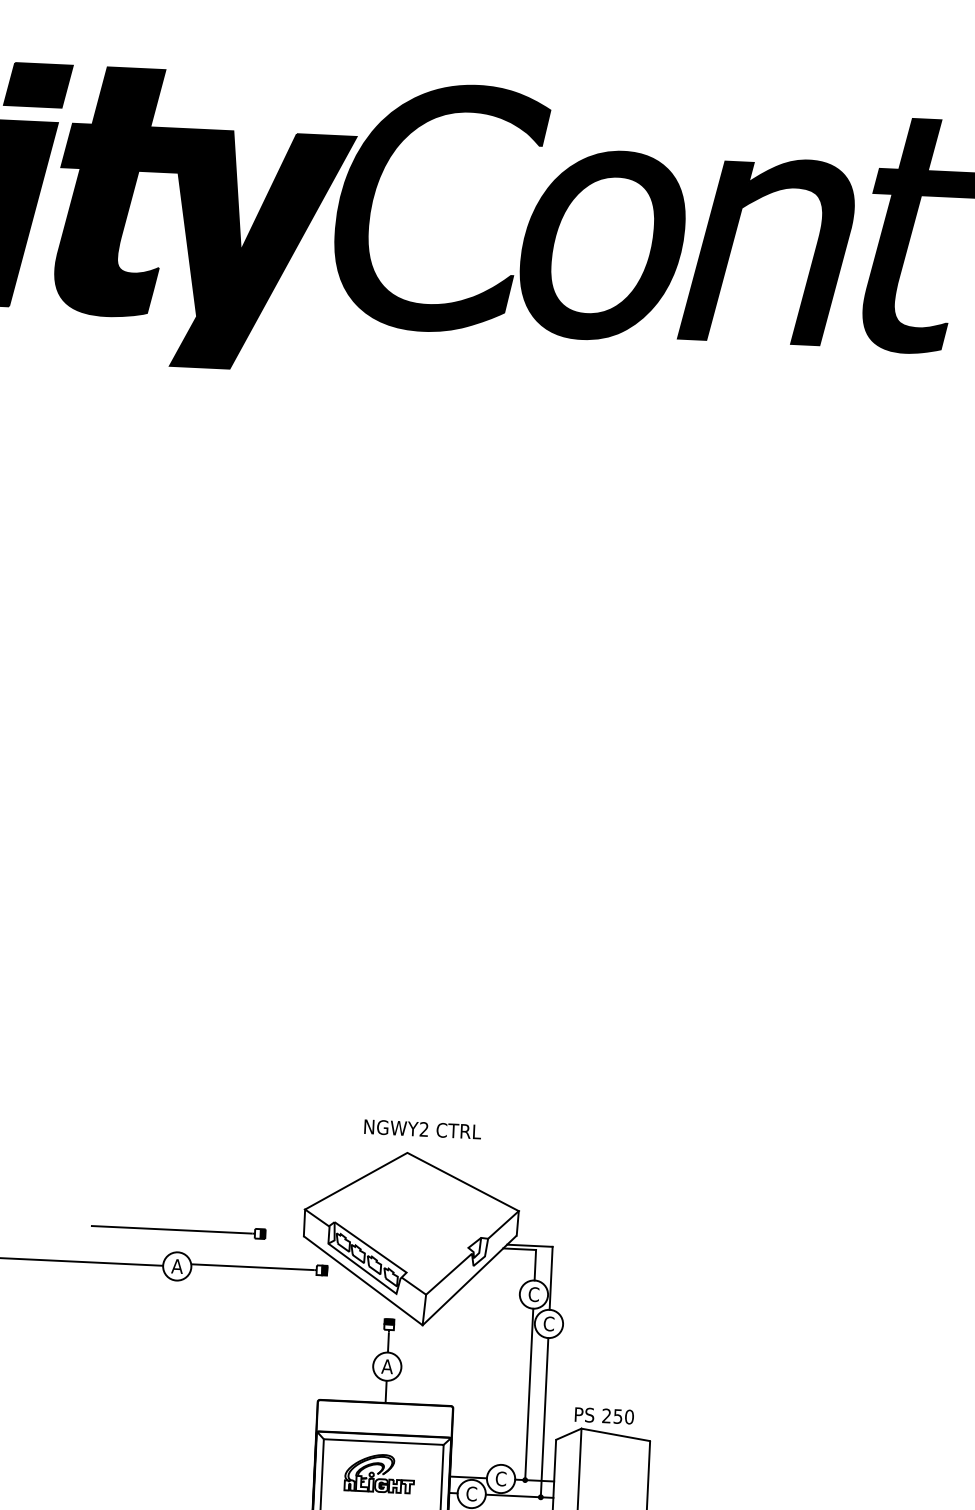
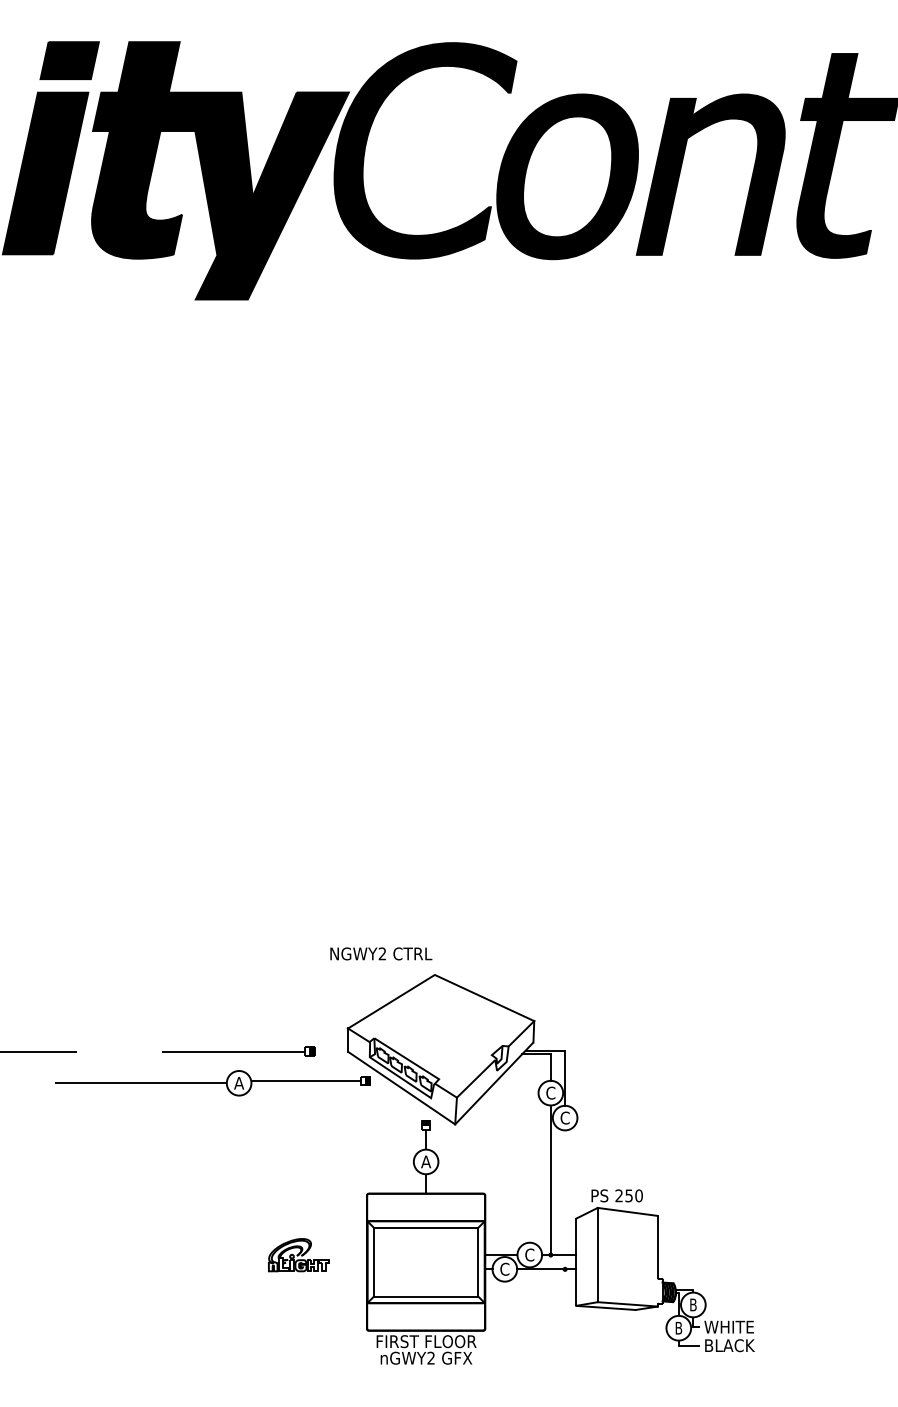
text: (423, 1128) -> (381, 953), moved
line: (544, 1417) -> (565, 1199), removed
part: (379, 1473) -> (298, 1255), moved

